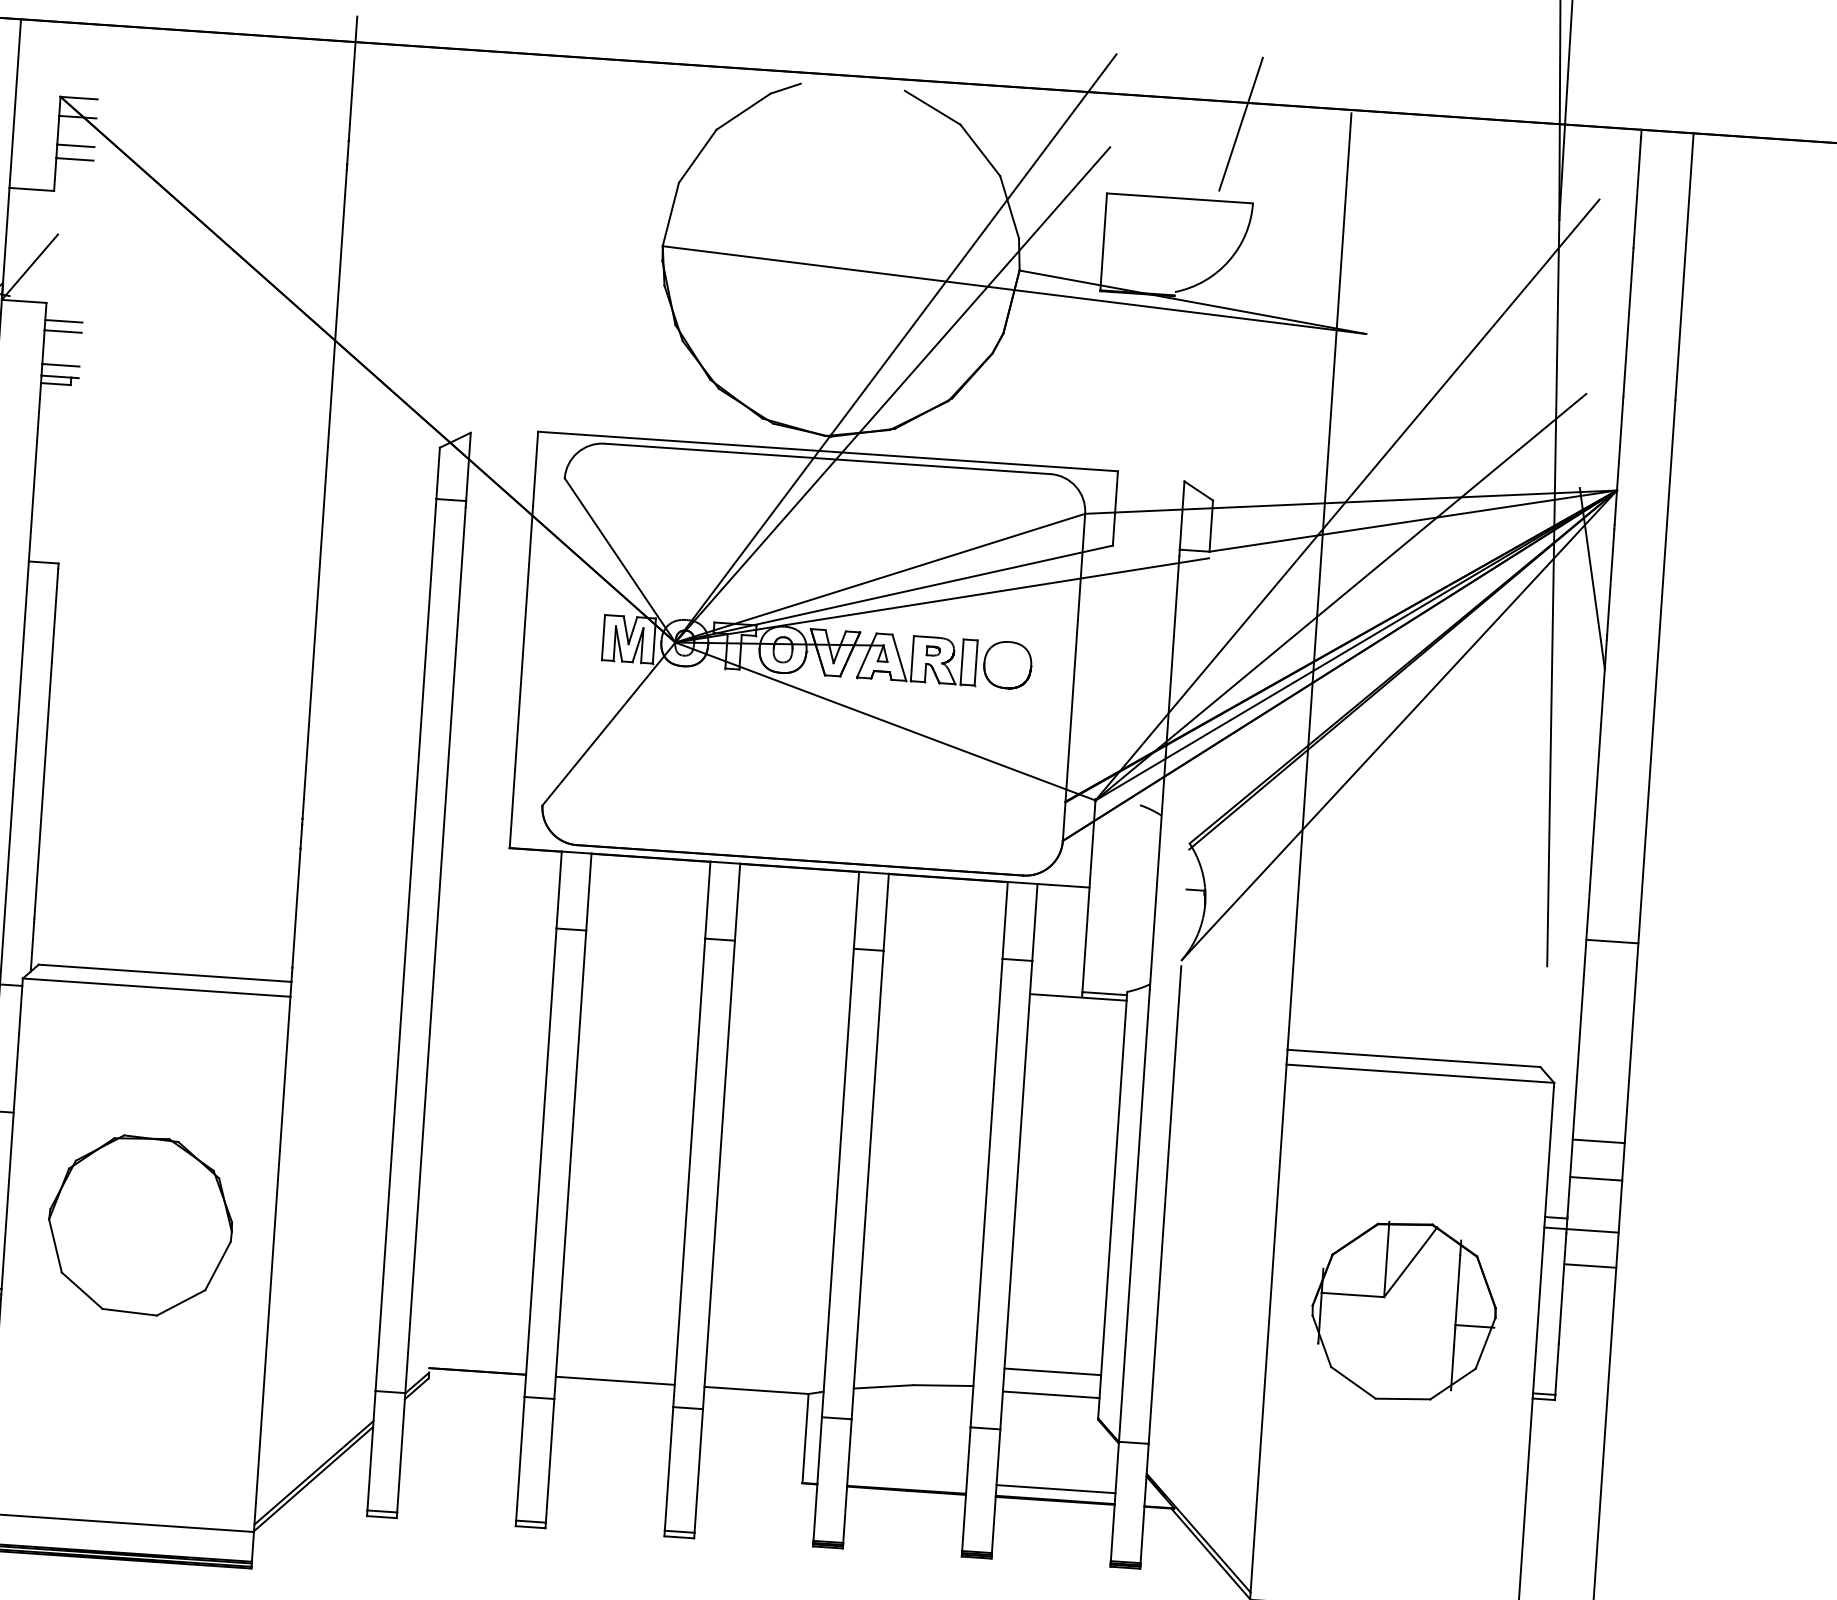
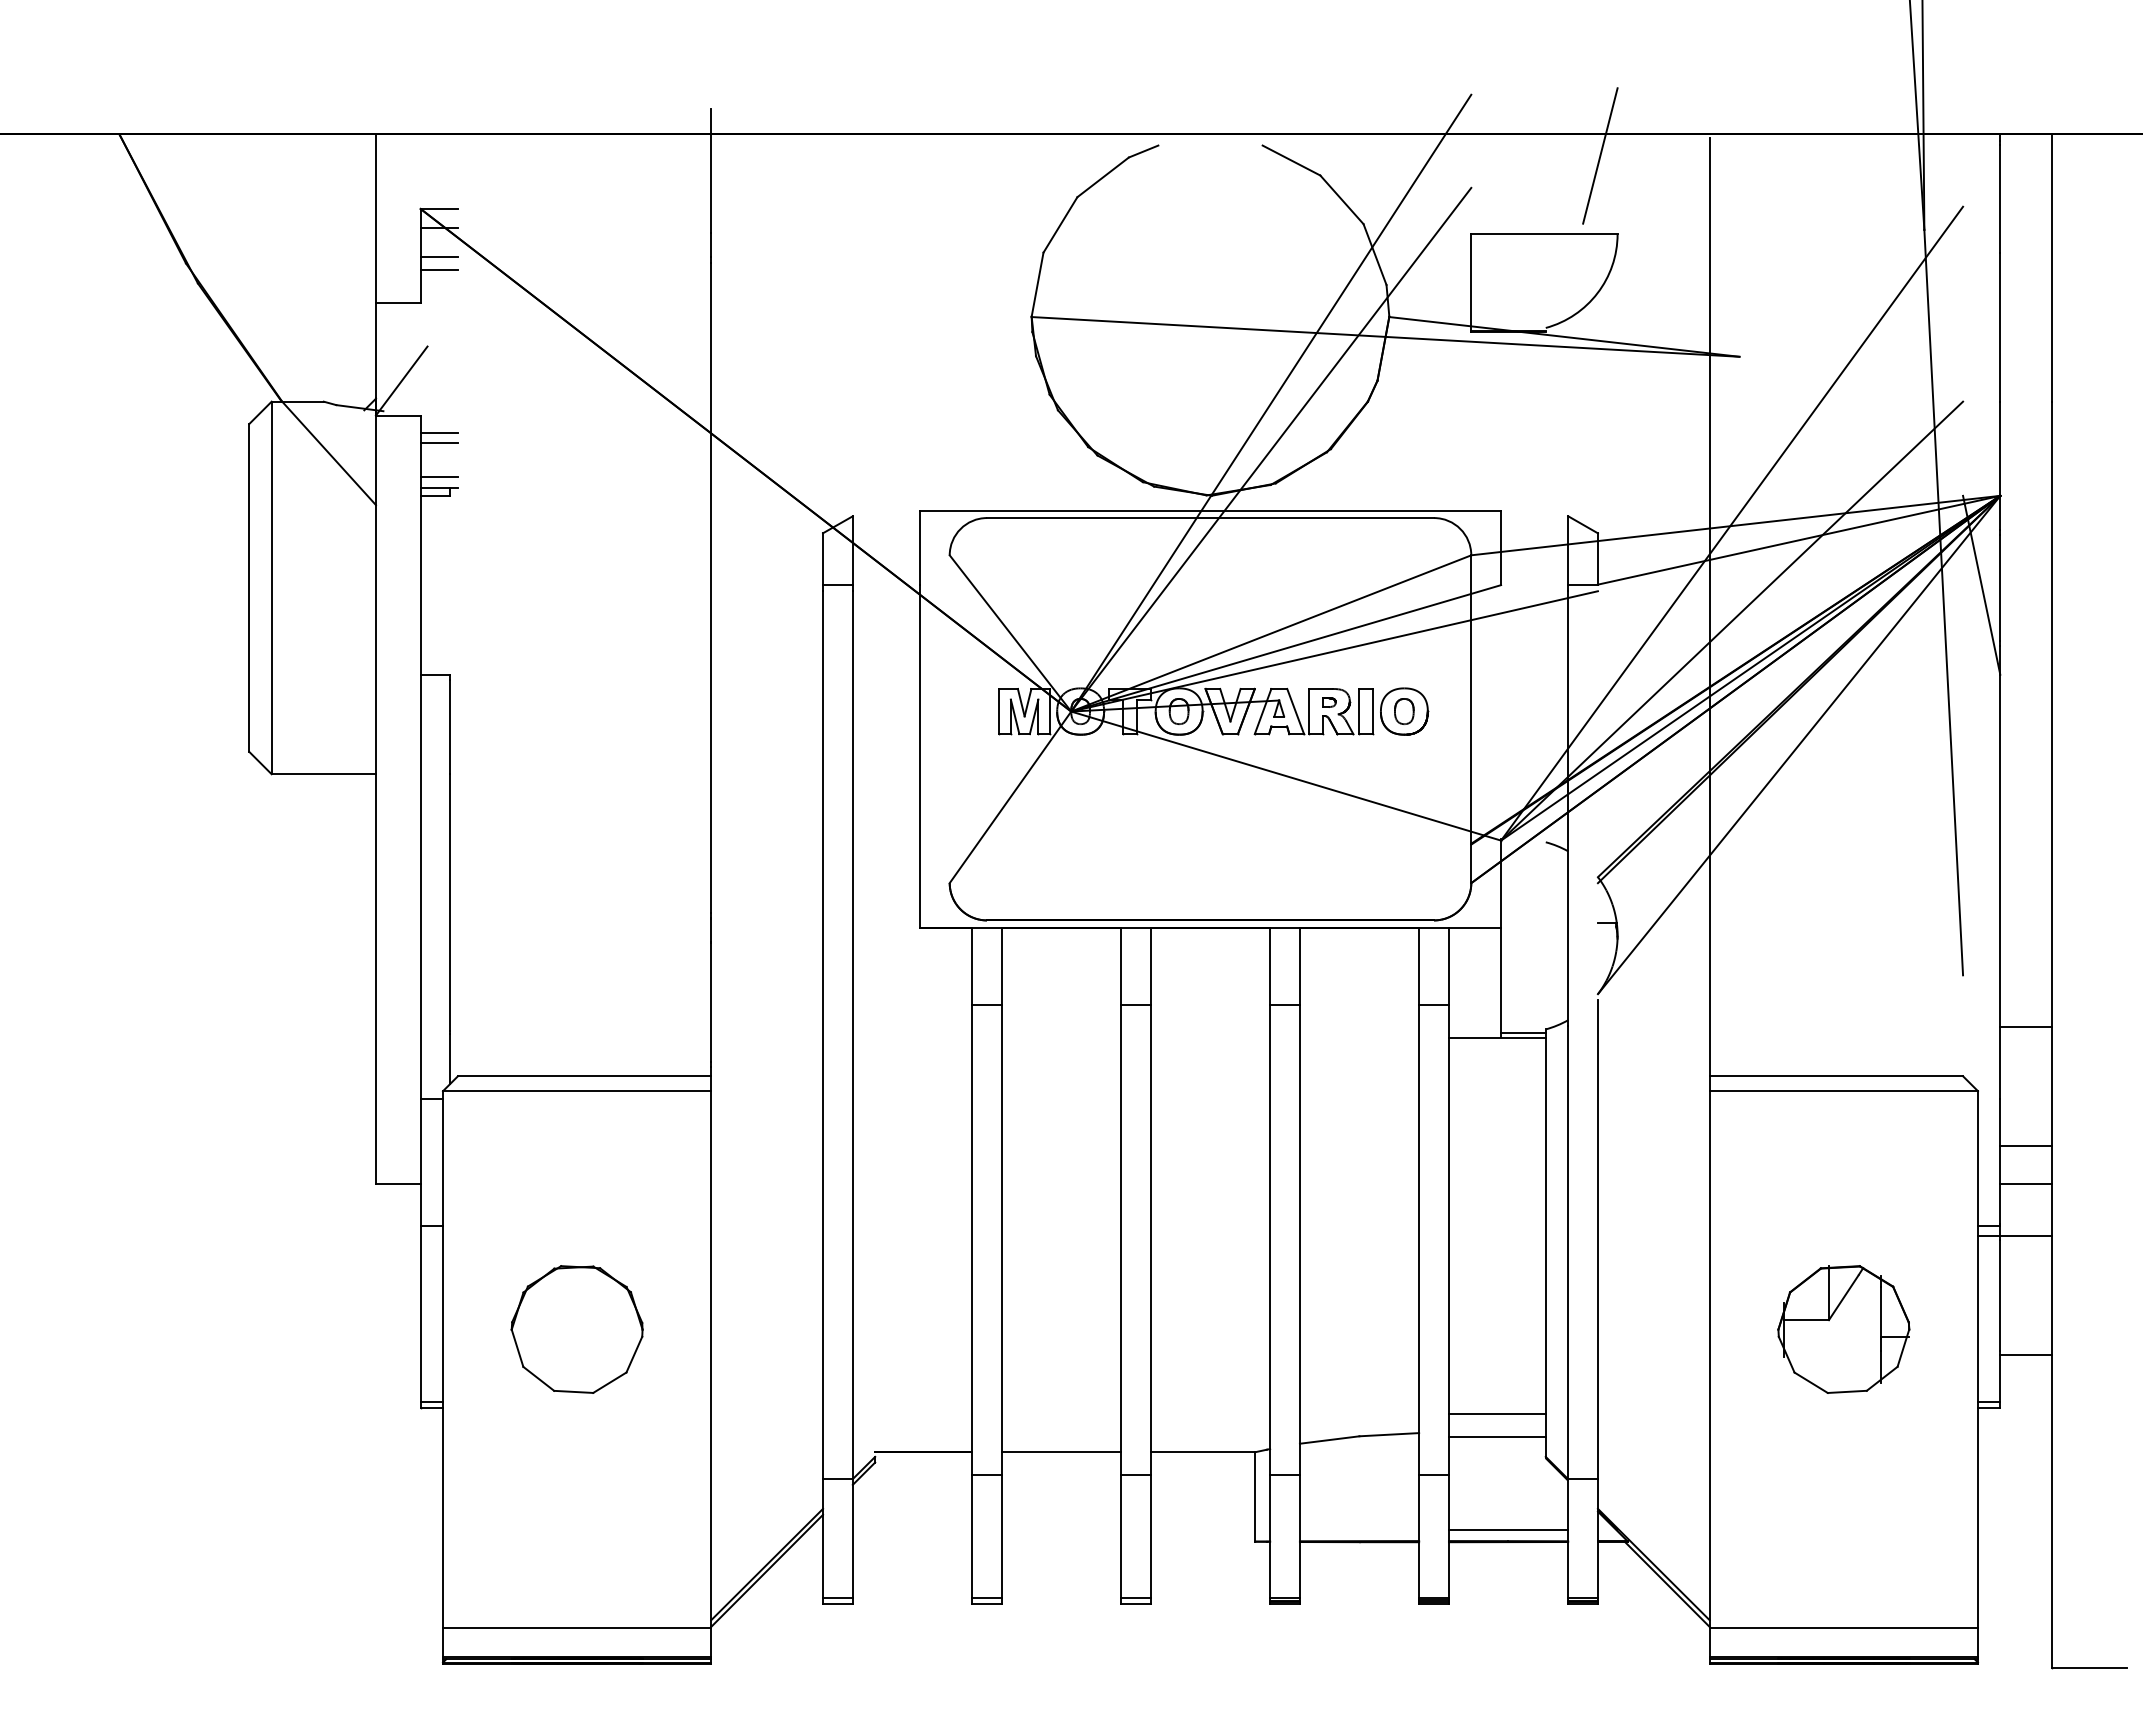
part: (1007, 665) -> (1404, 711), added
line: (1612, 941) -> (2026, 1027), moved
part: (139, 1225) -> (576, 1329), size x0.71
line: (1590, 1266) -> (2026, 1355), moved
part: (1403, 1311) -> (1843, 1329), size x0.71

